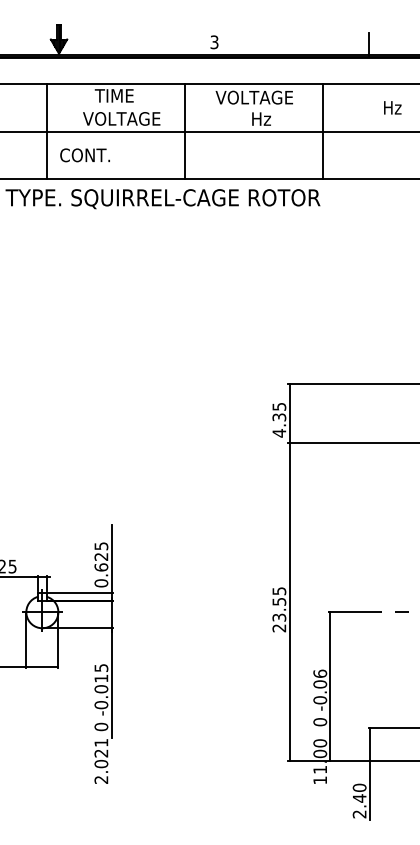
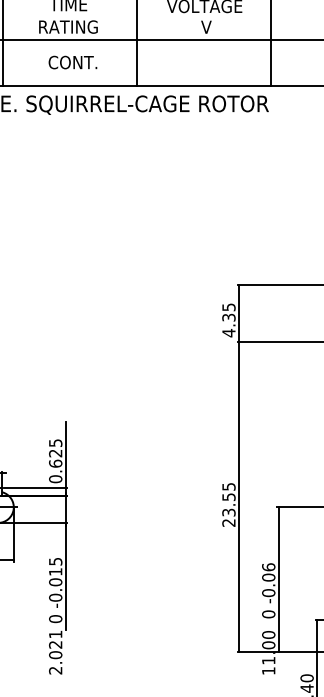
text: (121, 118) -> (75, 26), VOLTAGE -> RATING
text: (260, 118) -> (210, 26), Hz -> V
text: (84, 155) -> (72, 62), moved

